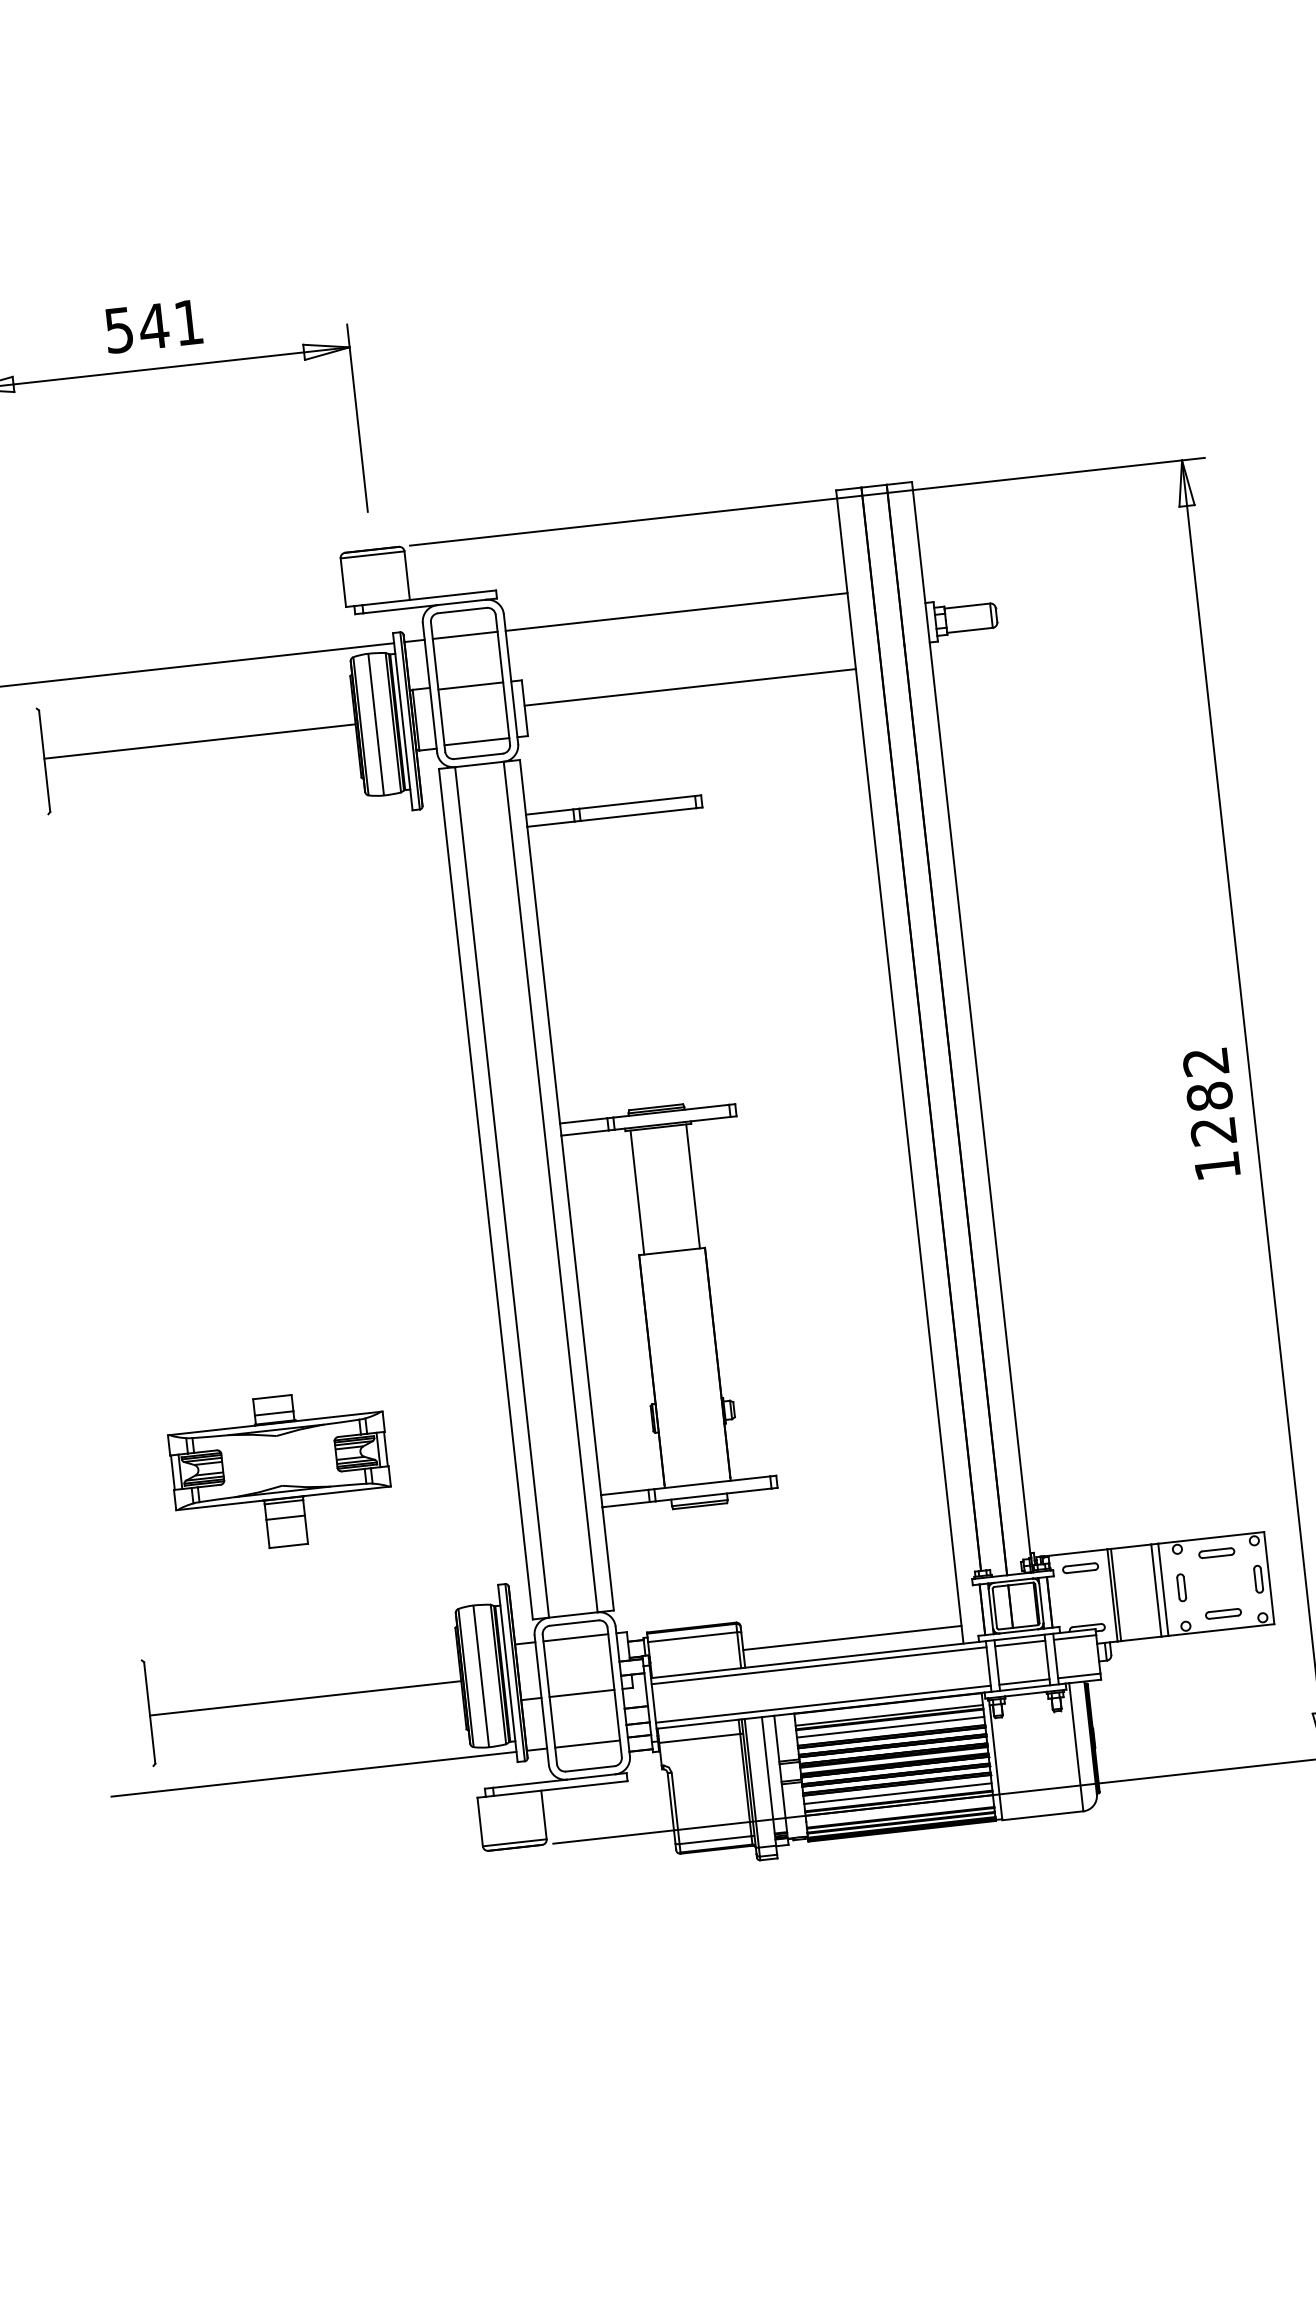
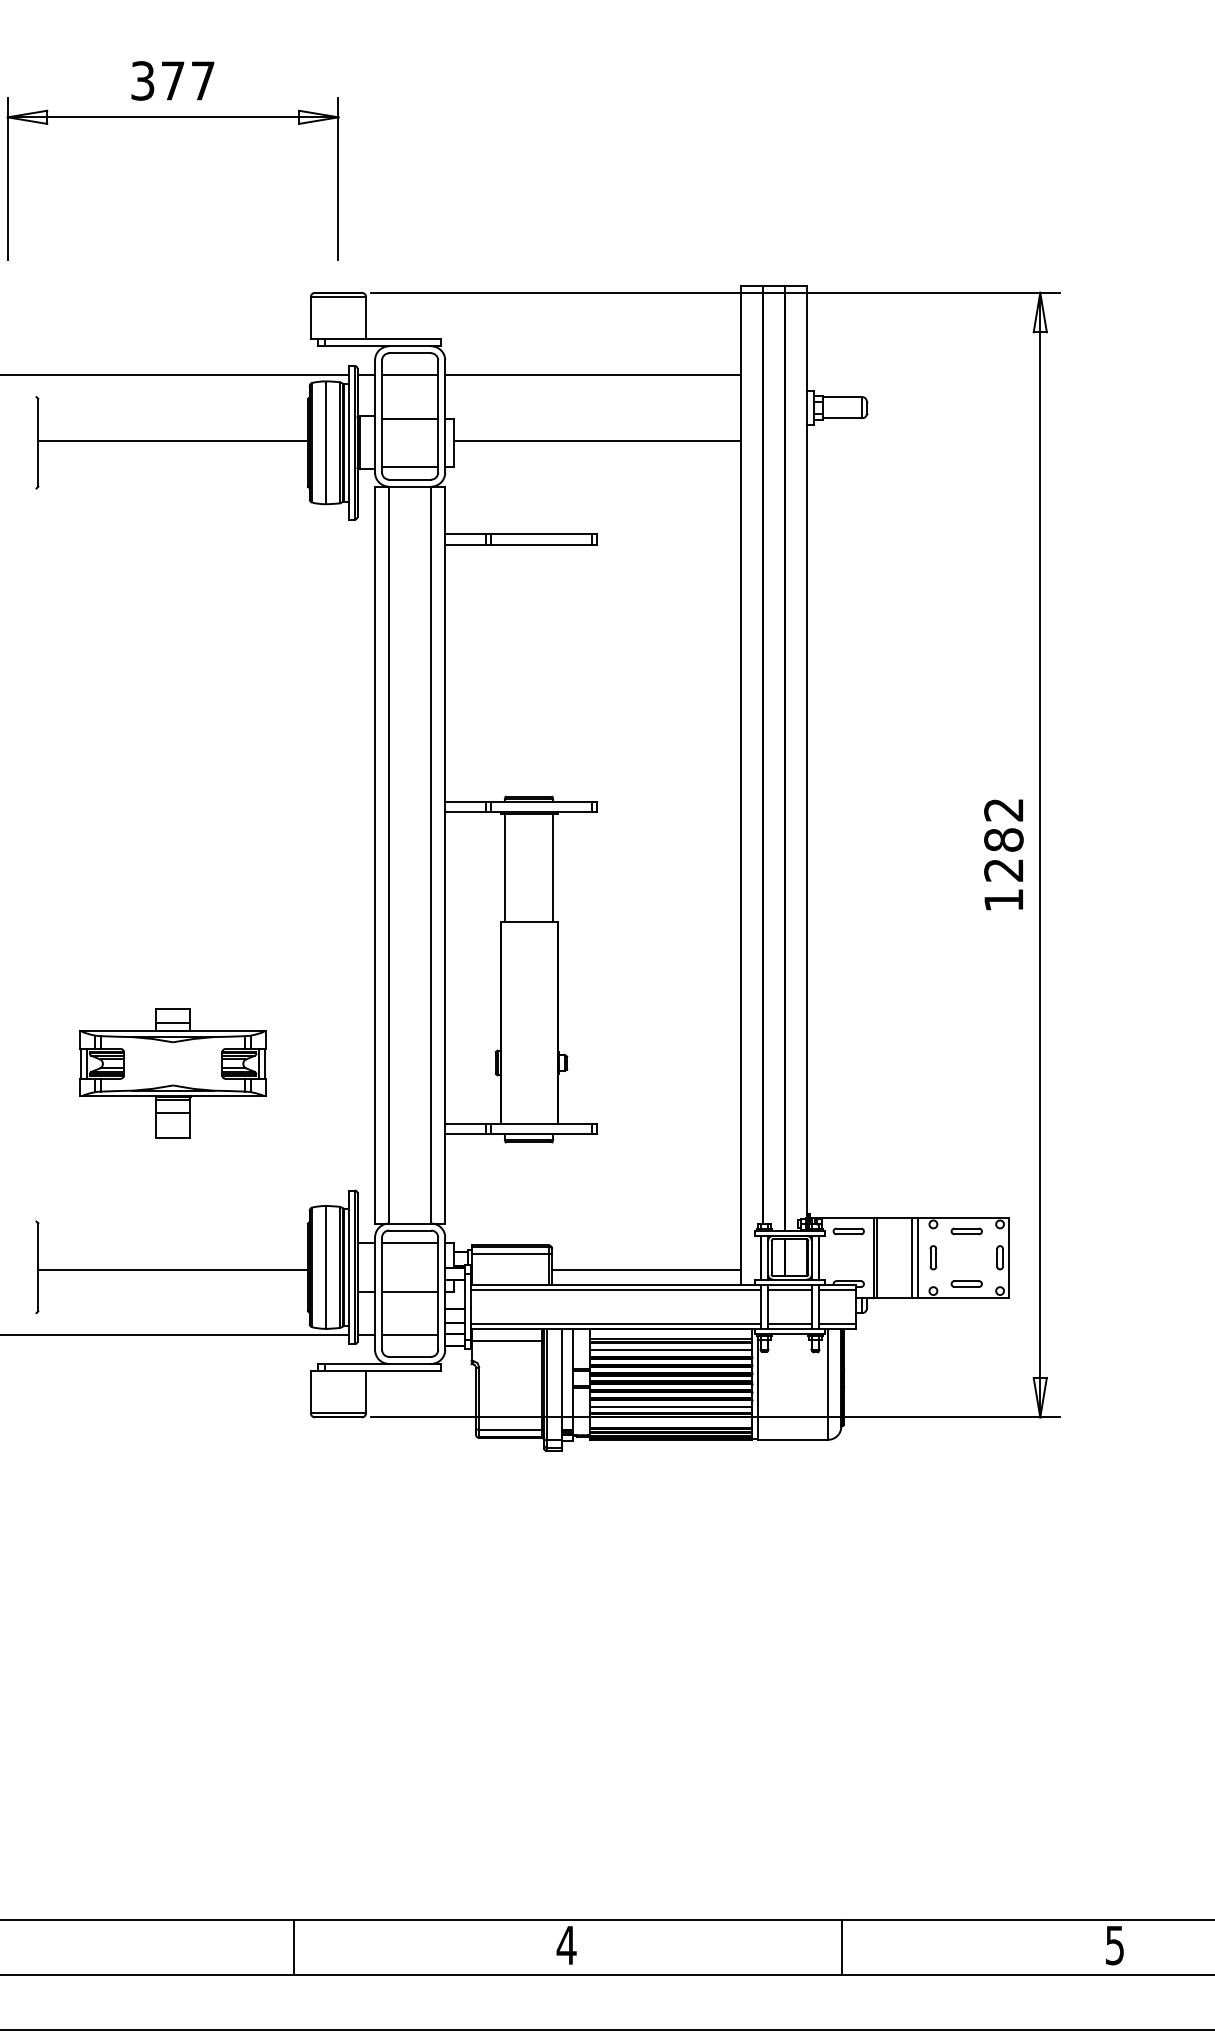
text: (154, 325) -> (173, 80), 541 -> 377

